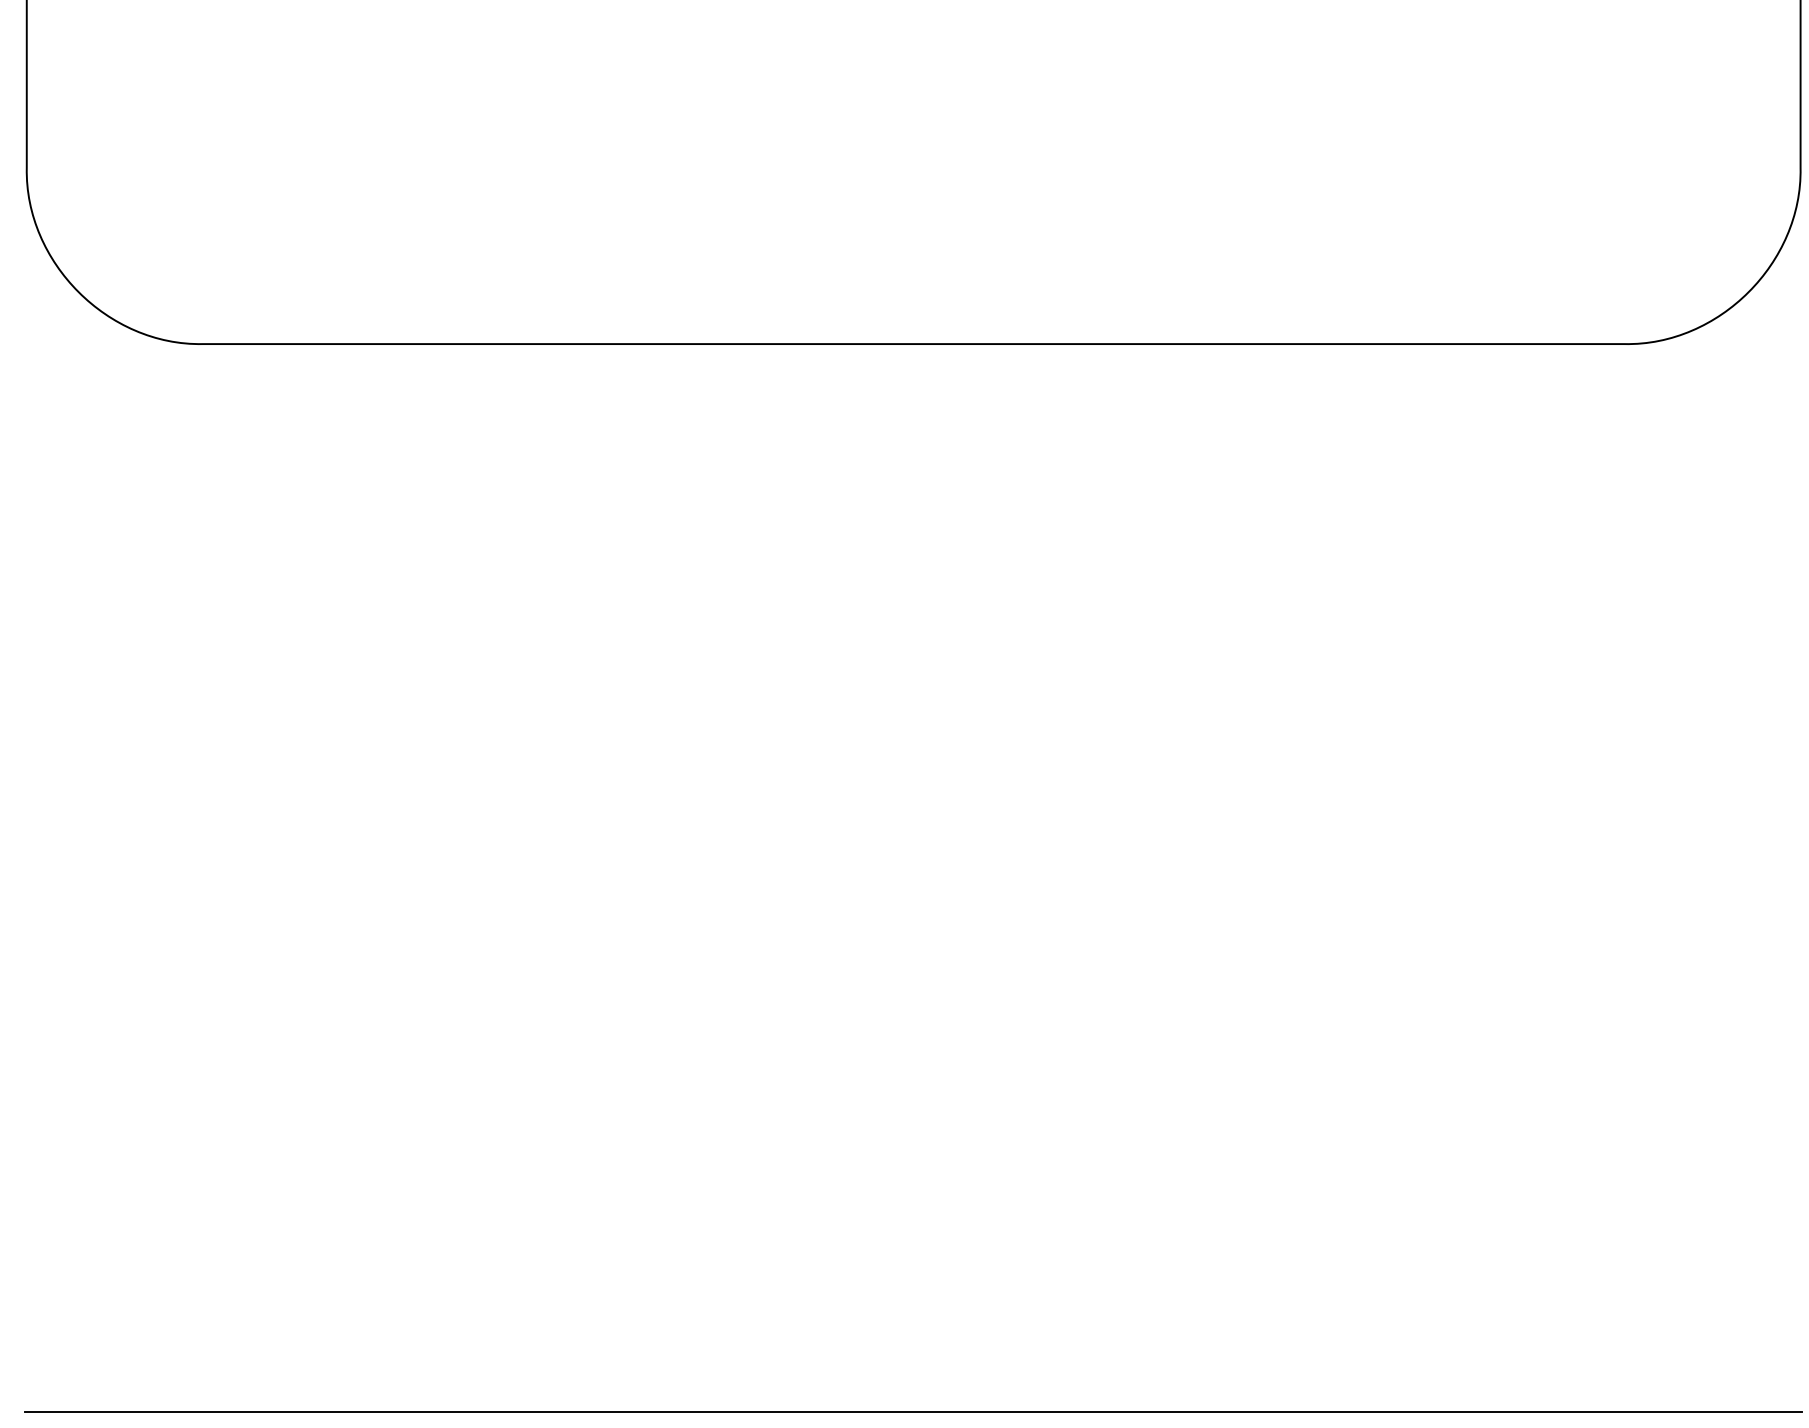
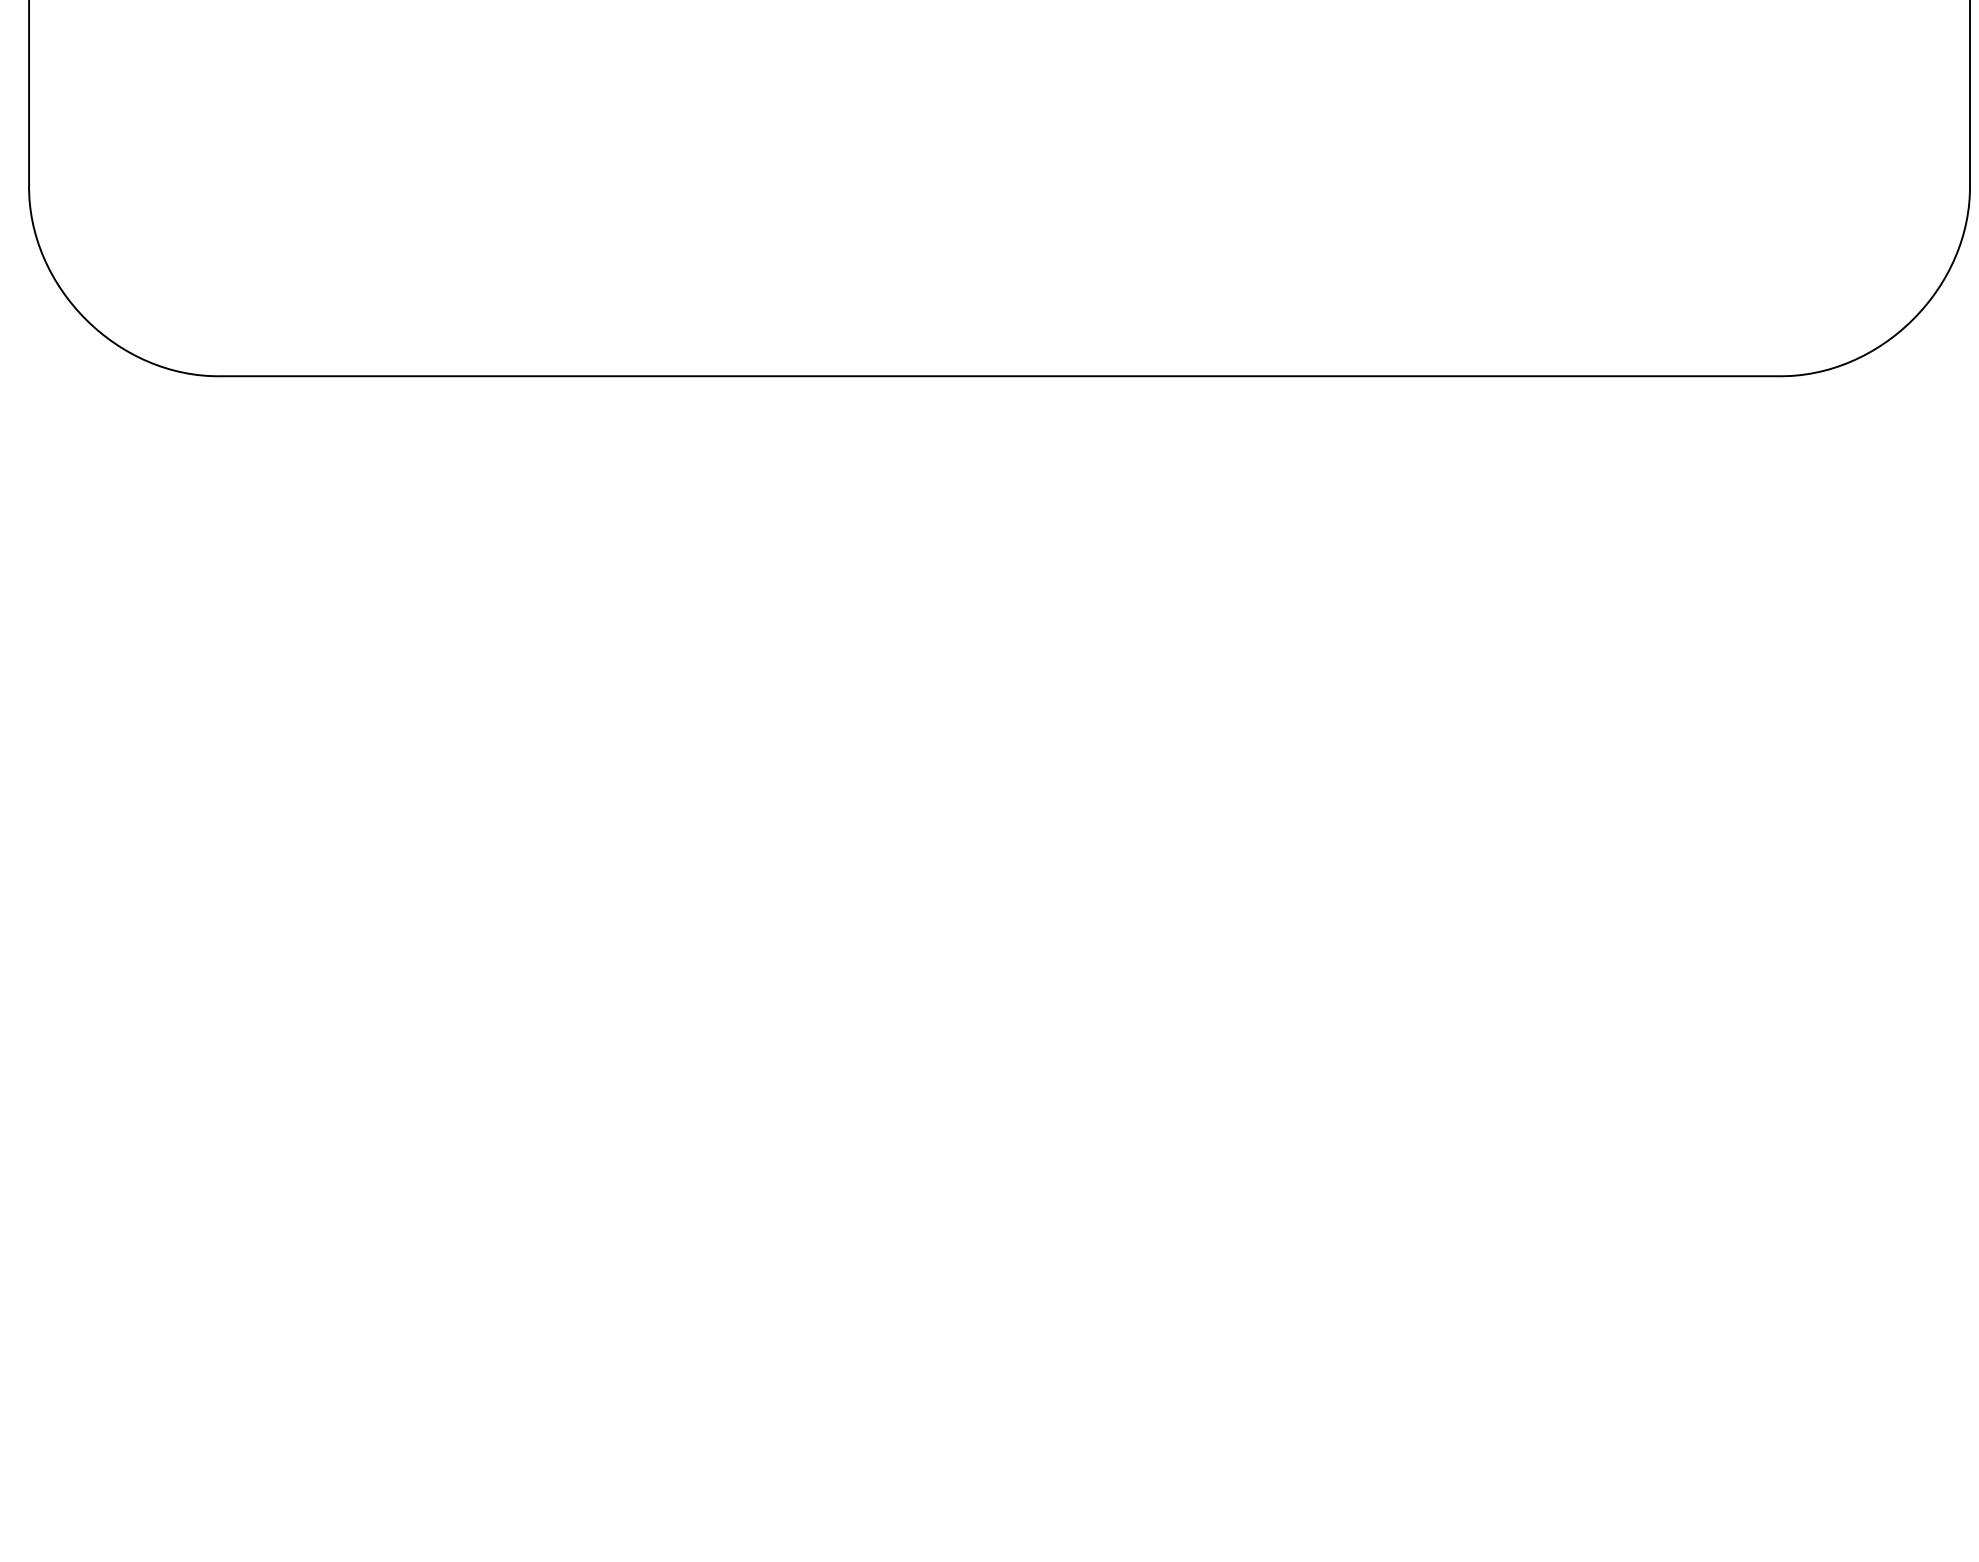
line: (913, 1411) -> (999, 1544), removed

